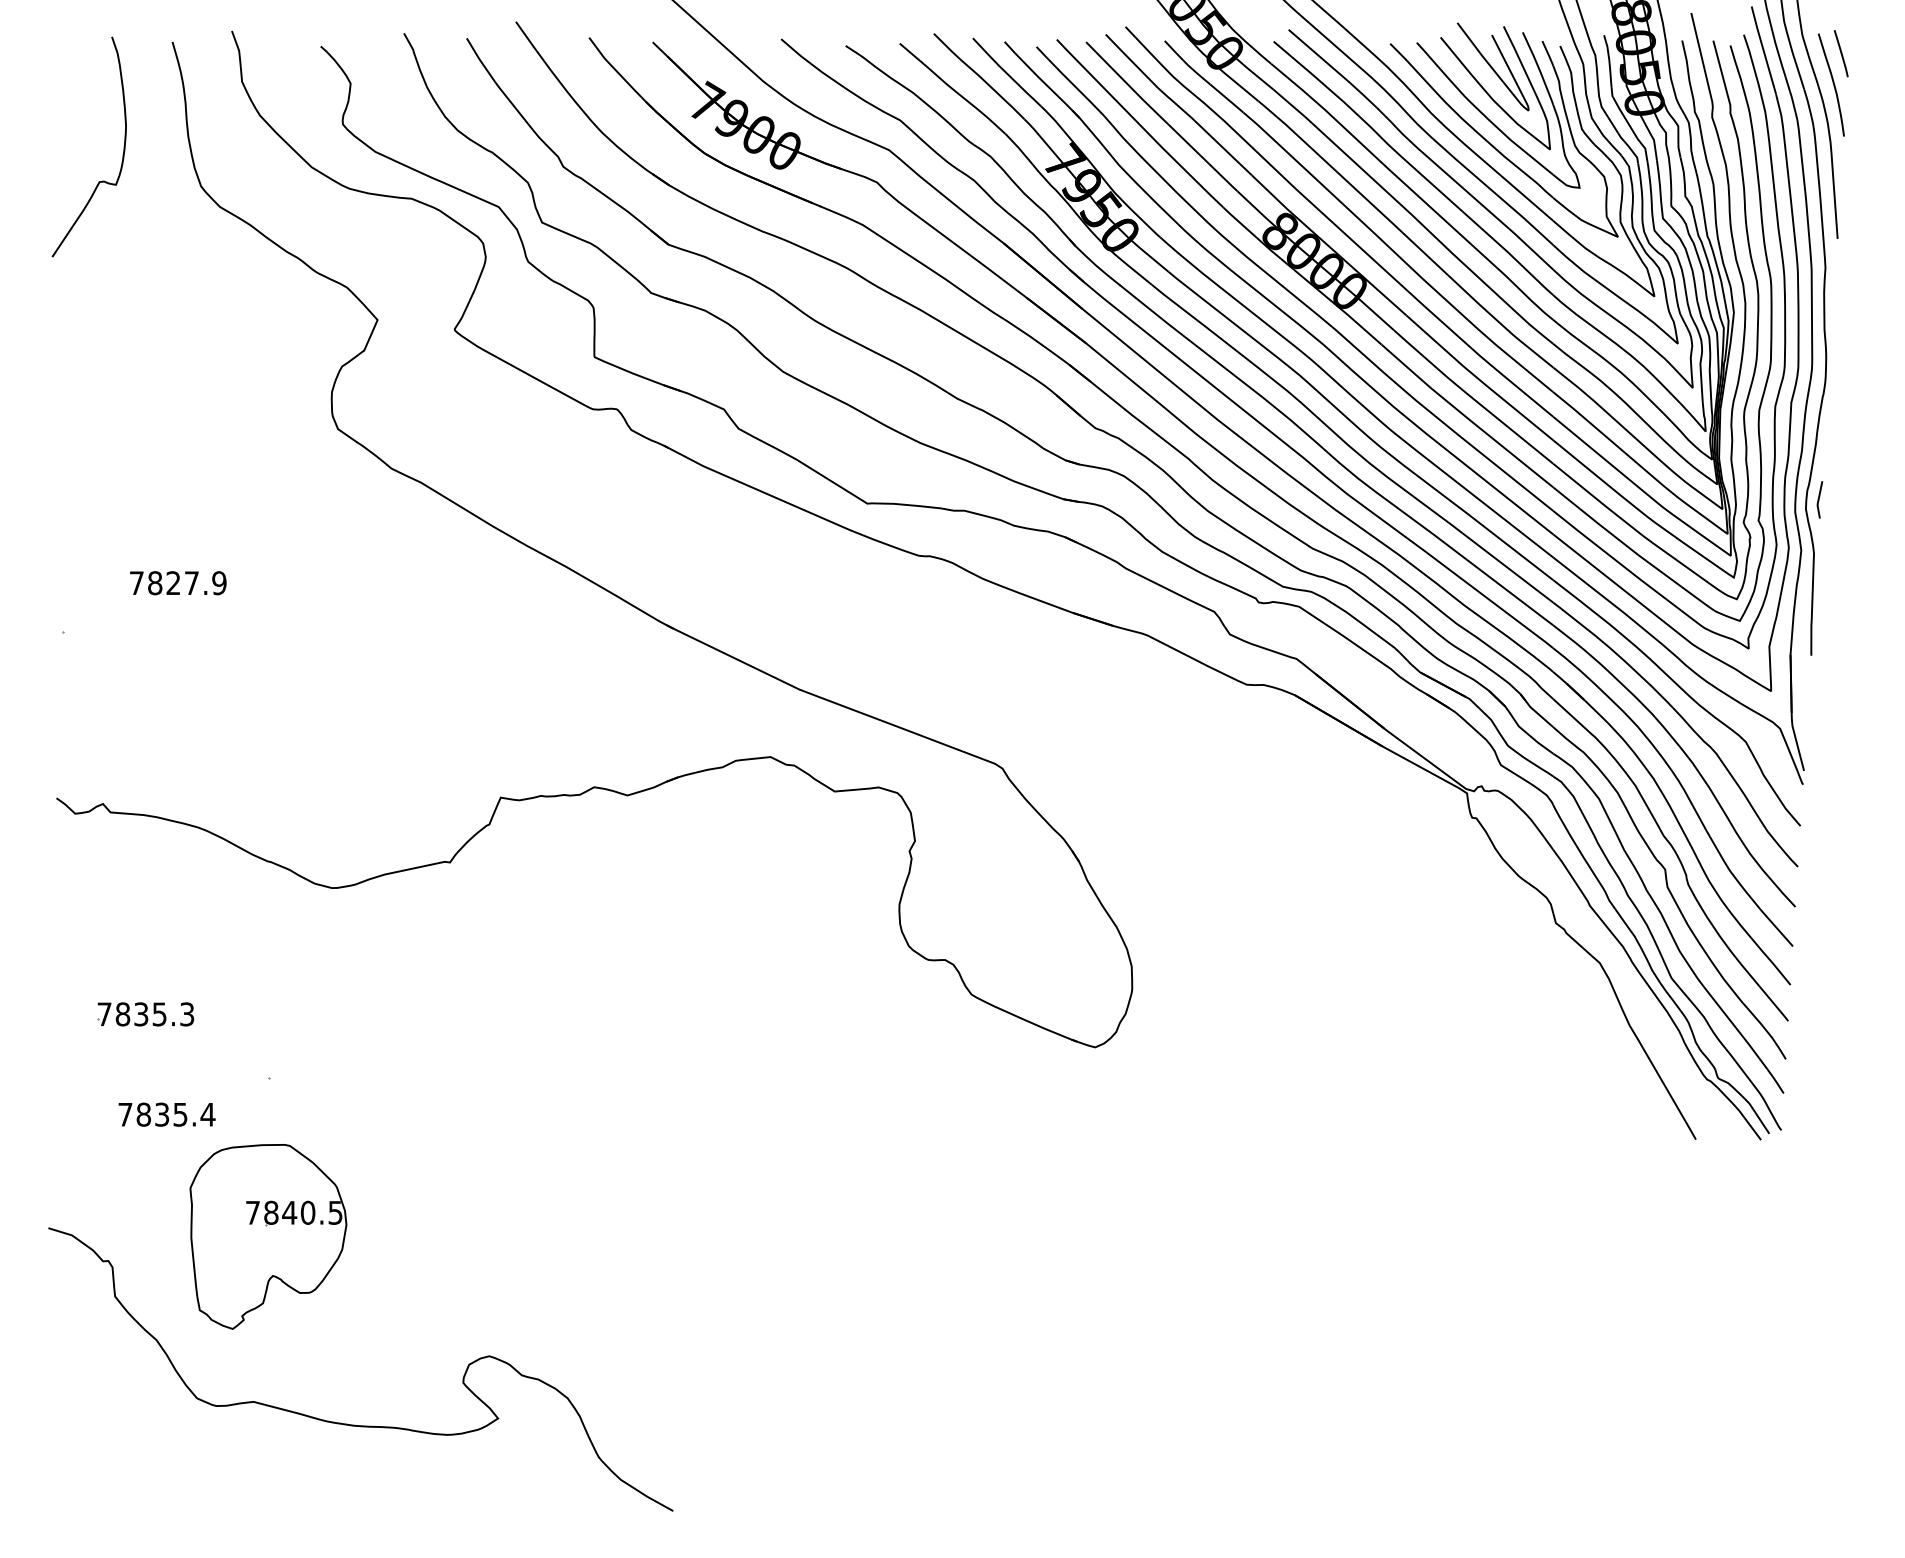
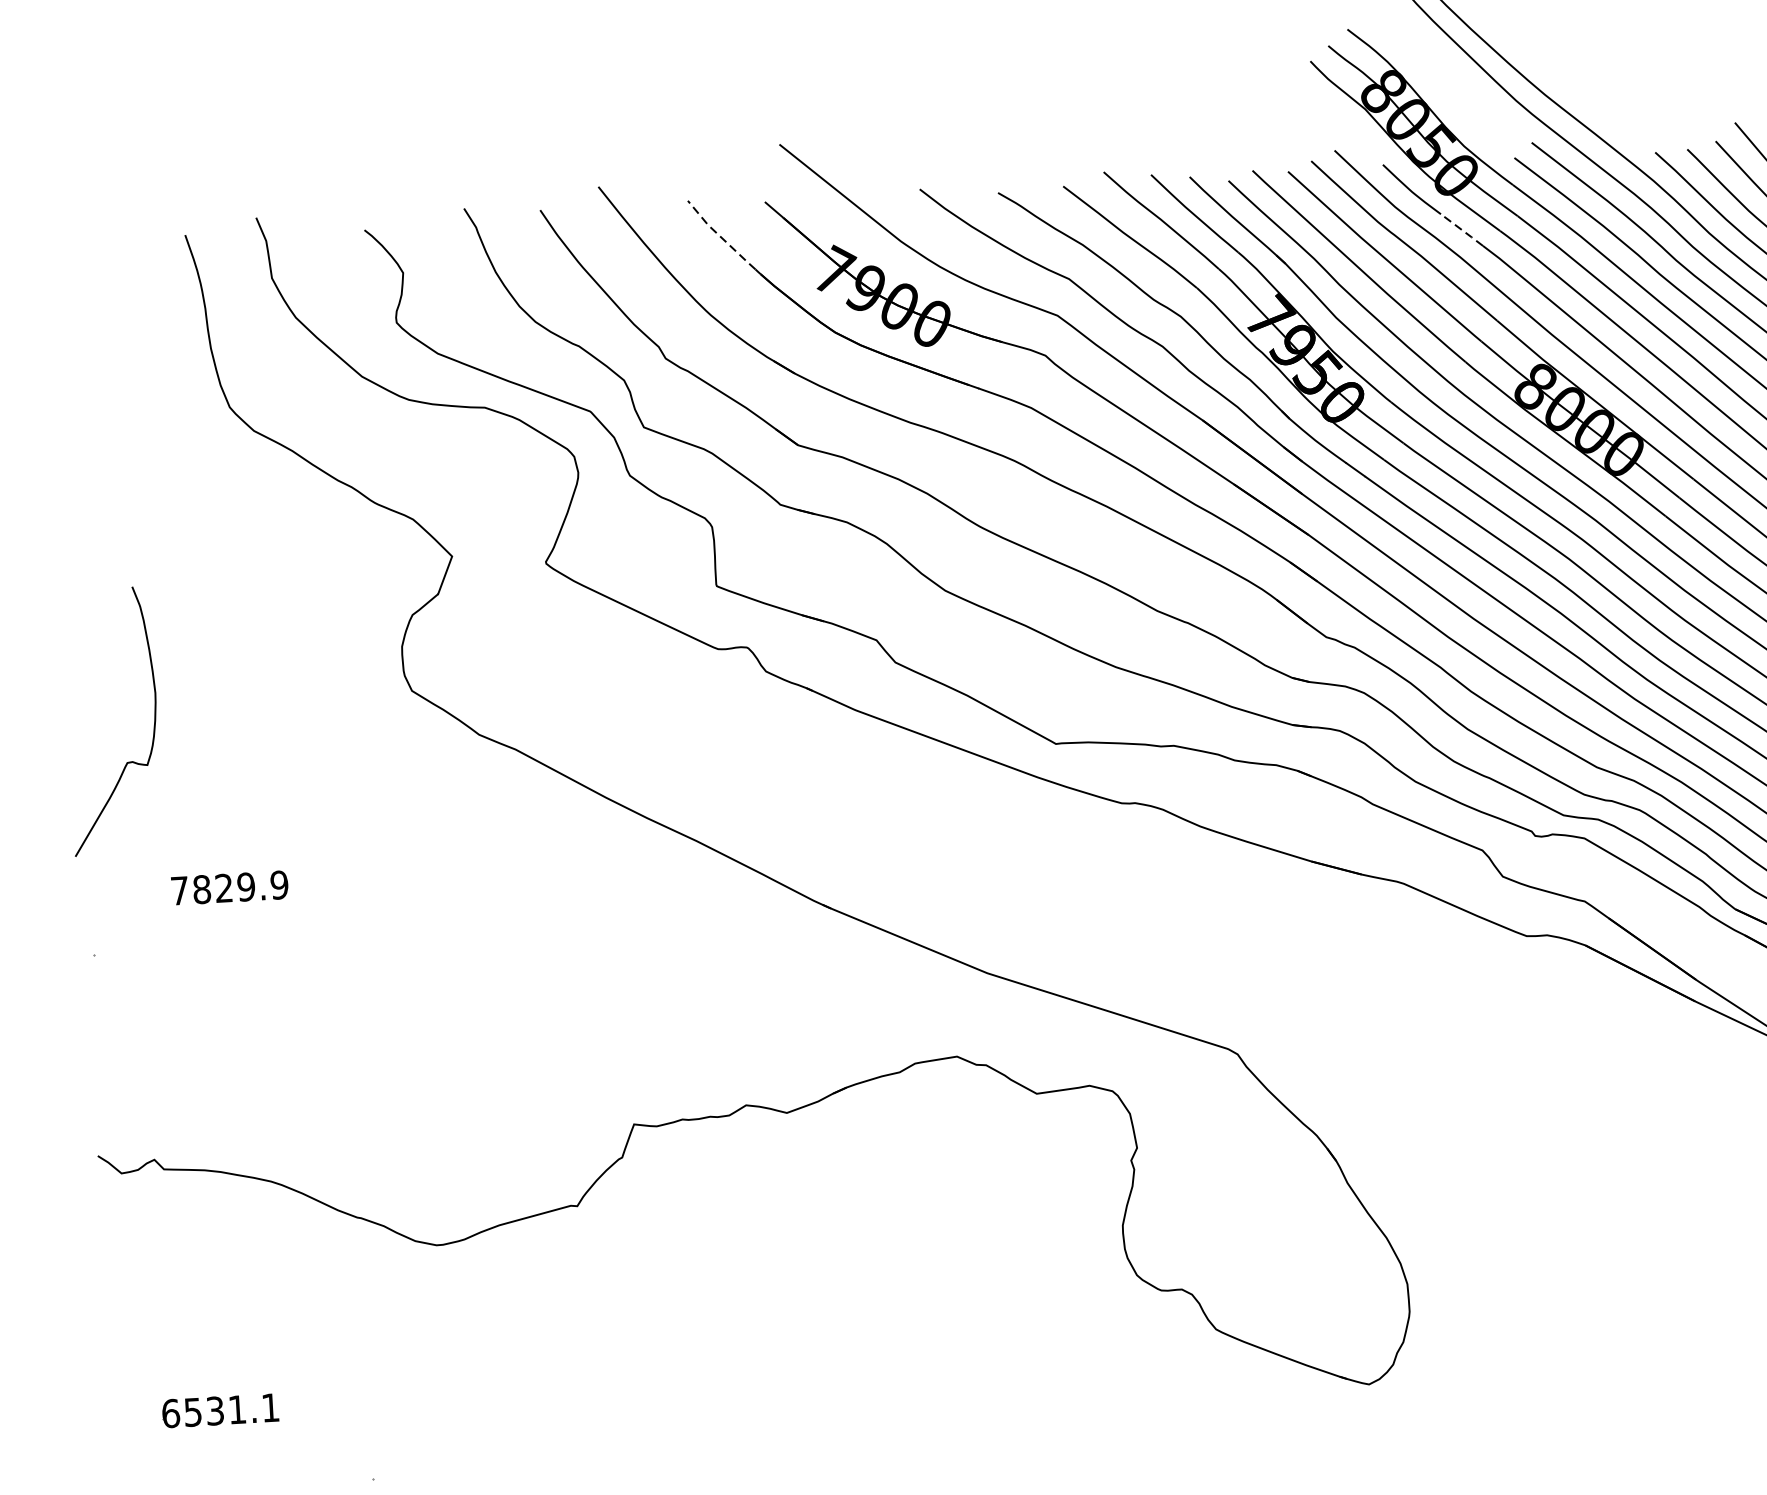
line: (614, 68) -> (720, 236), solid -> dashed
line: (1227, 98) -> (1462, 229), solid -> dashed
curve: (122, 154) -> (153, 728), moved
text: (191, 583) -> (245, 887), 7827.9 -> 7829.9
text: (145, 1014) -> (220, 1410), 7835.3 -> 6531.1

